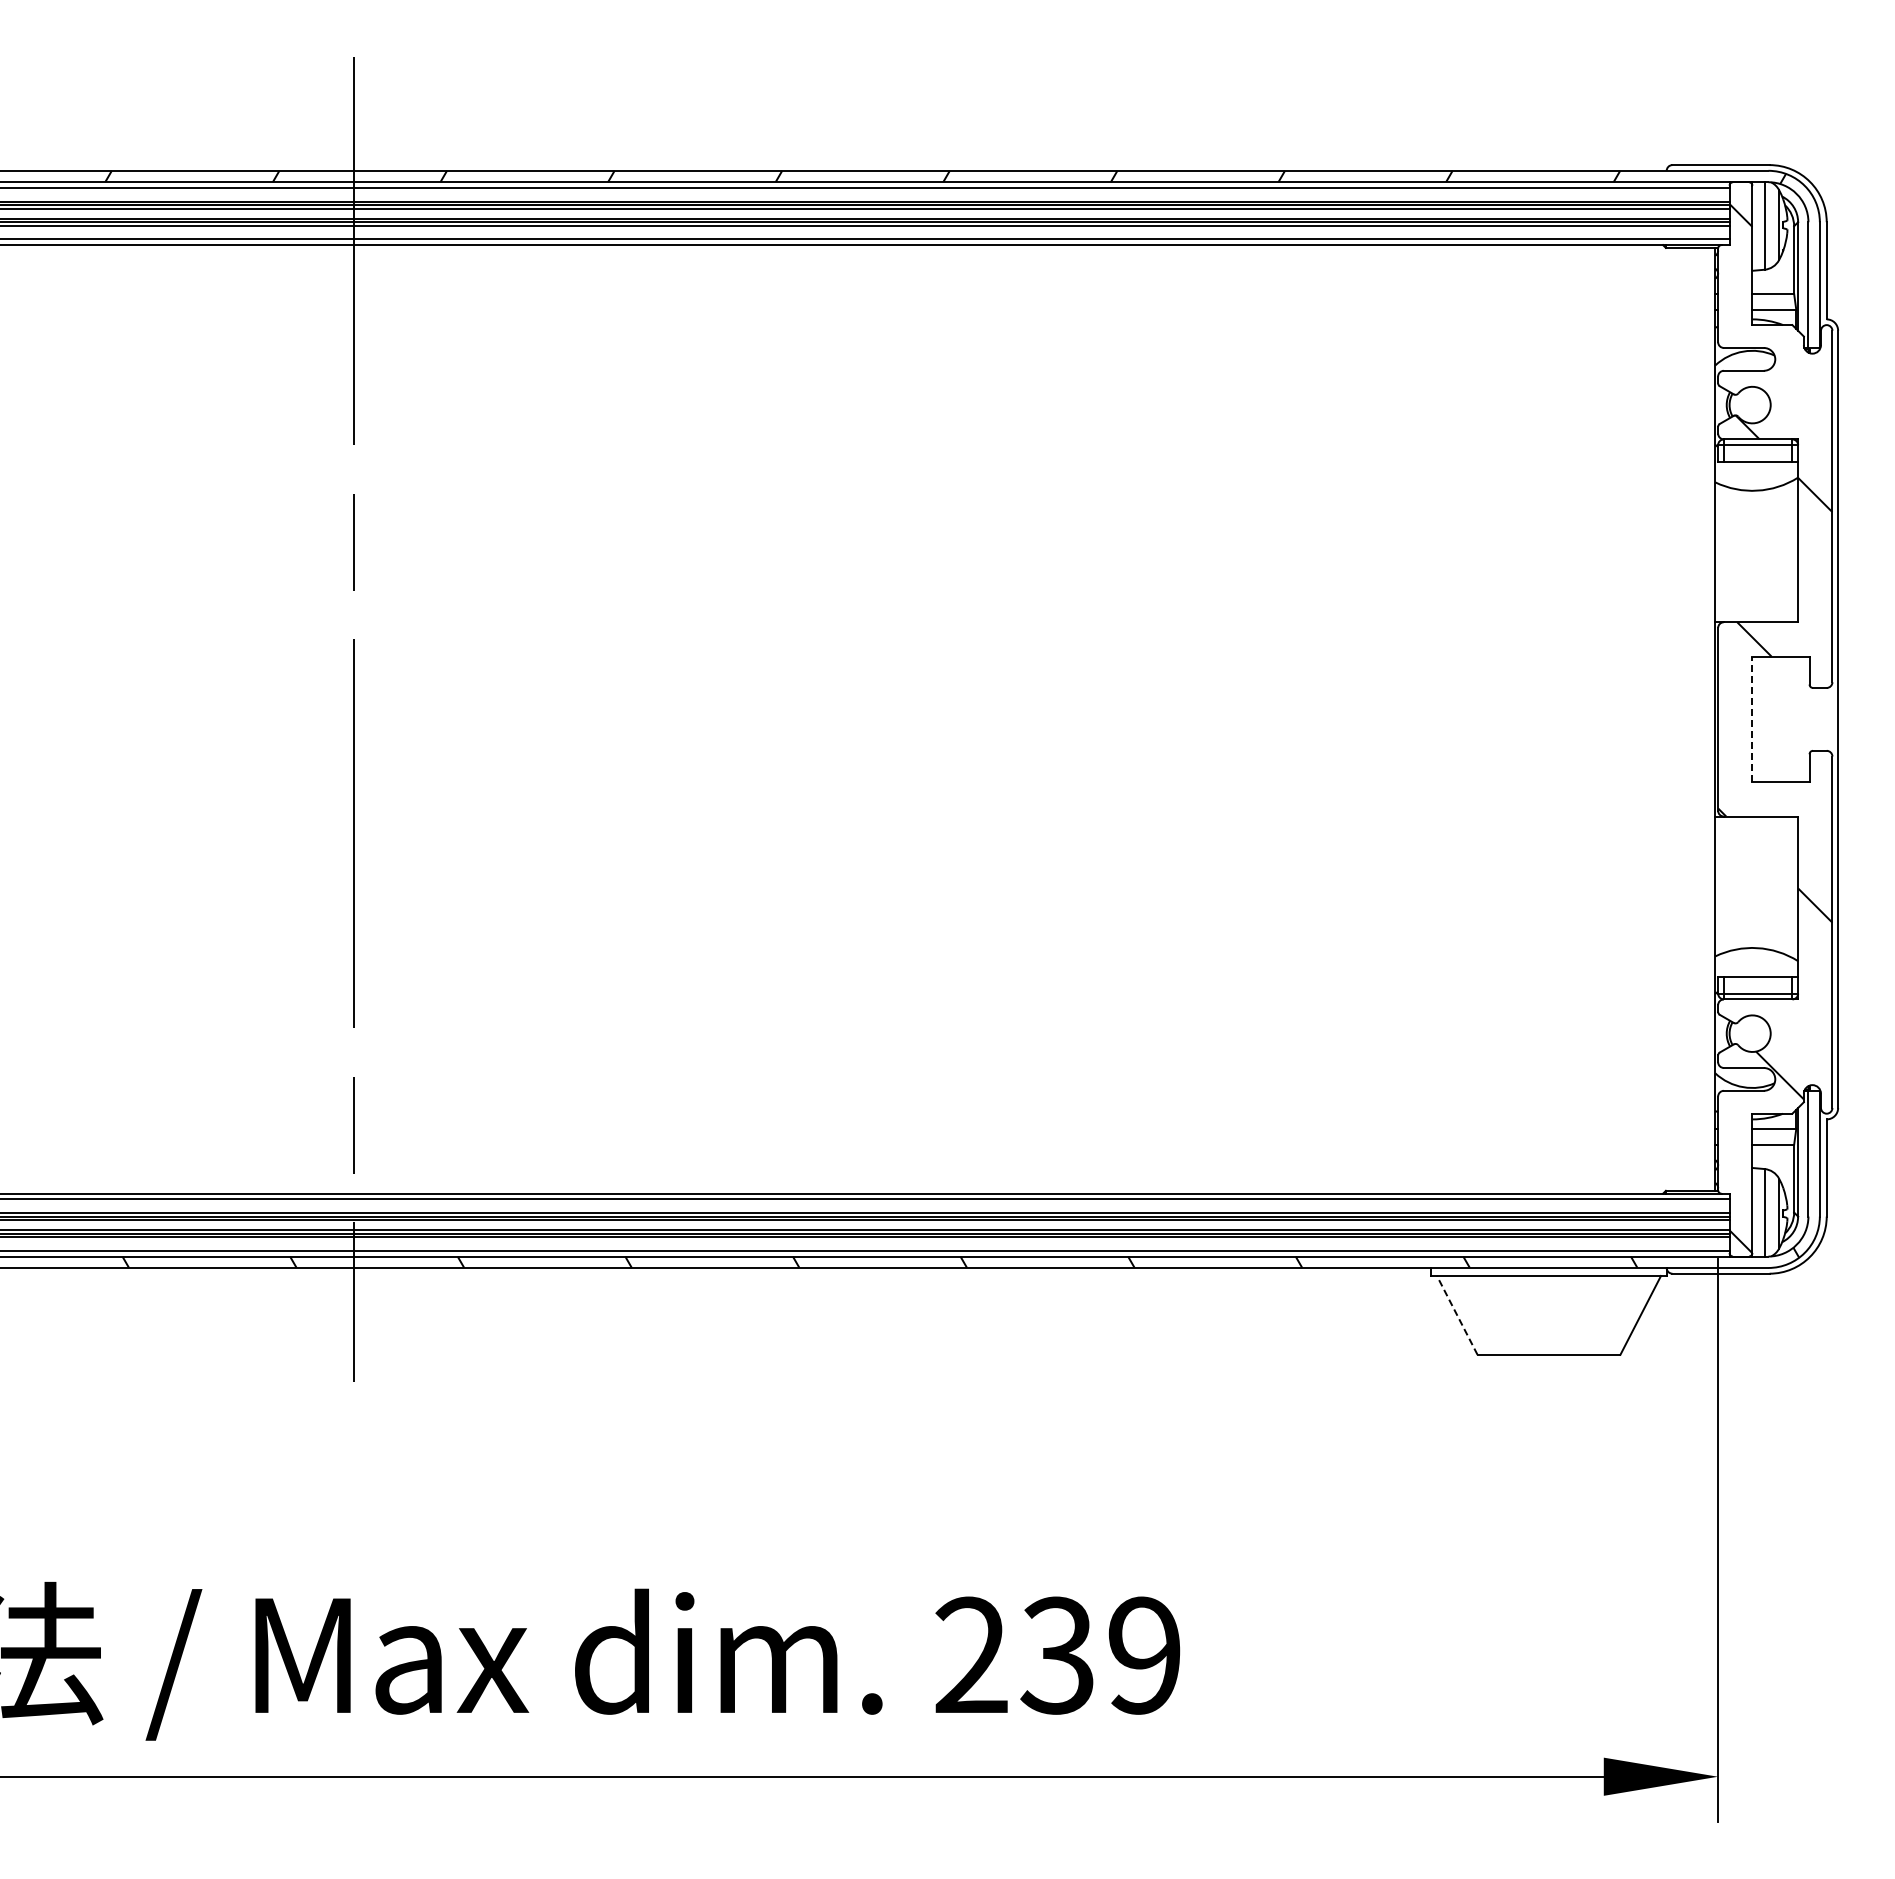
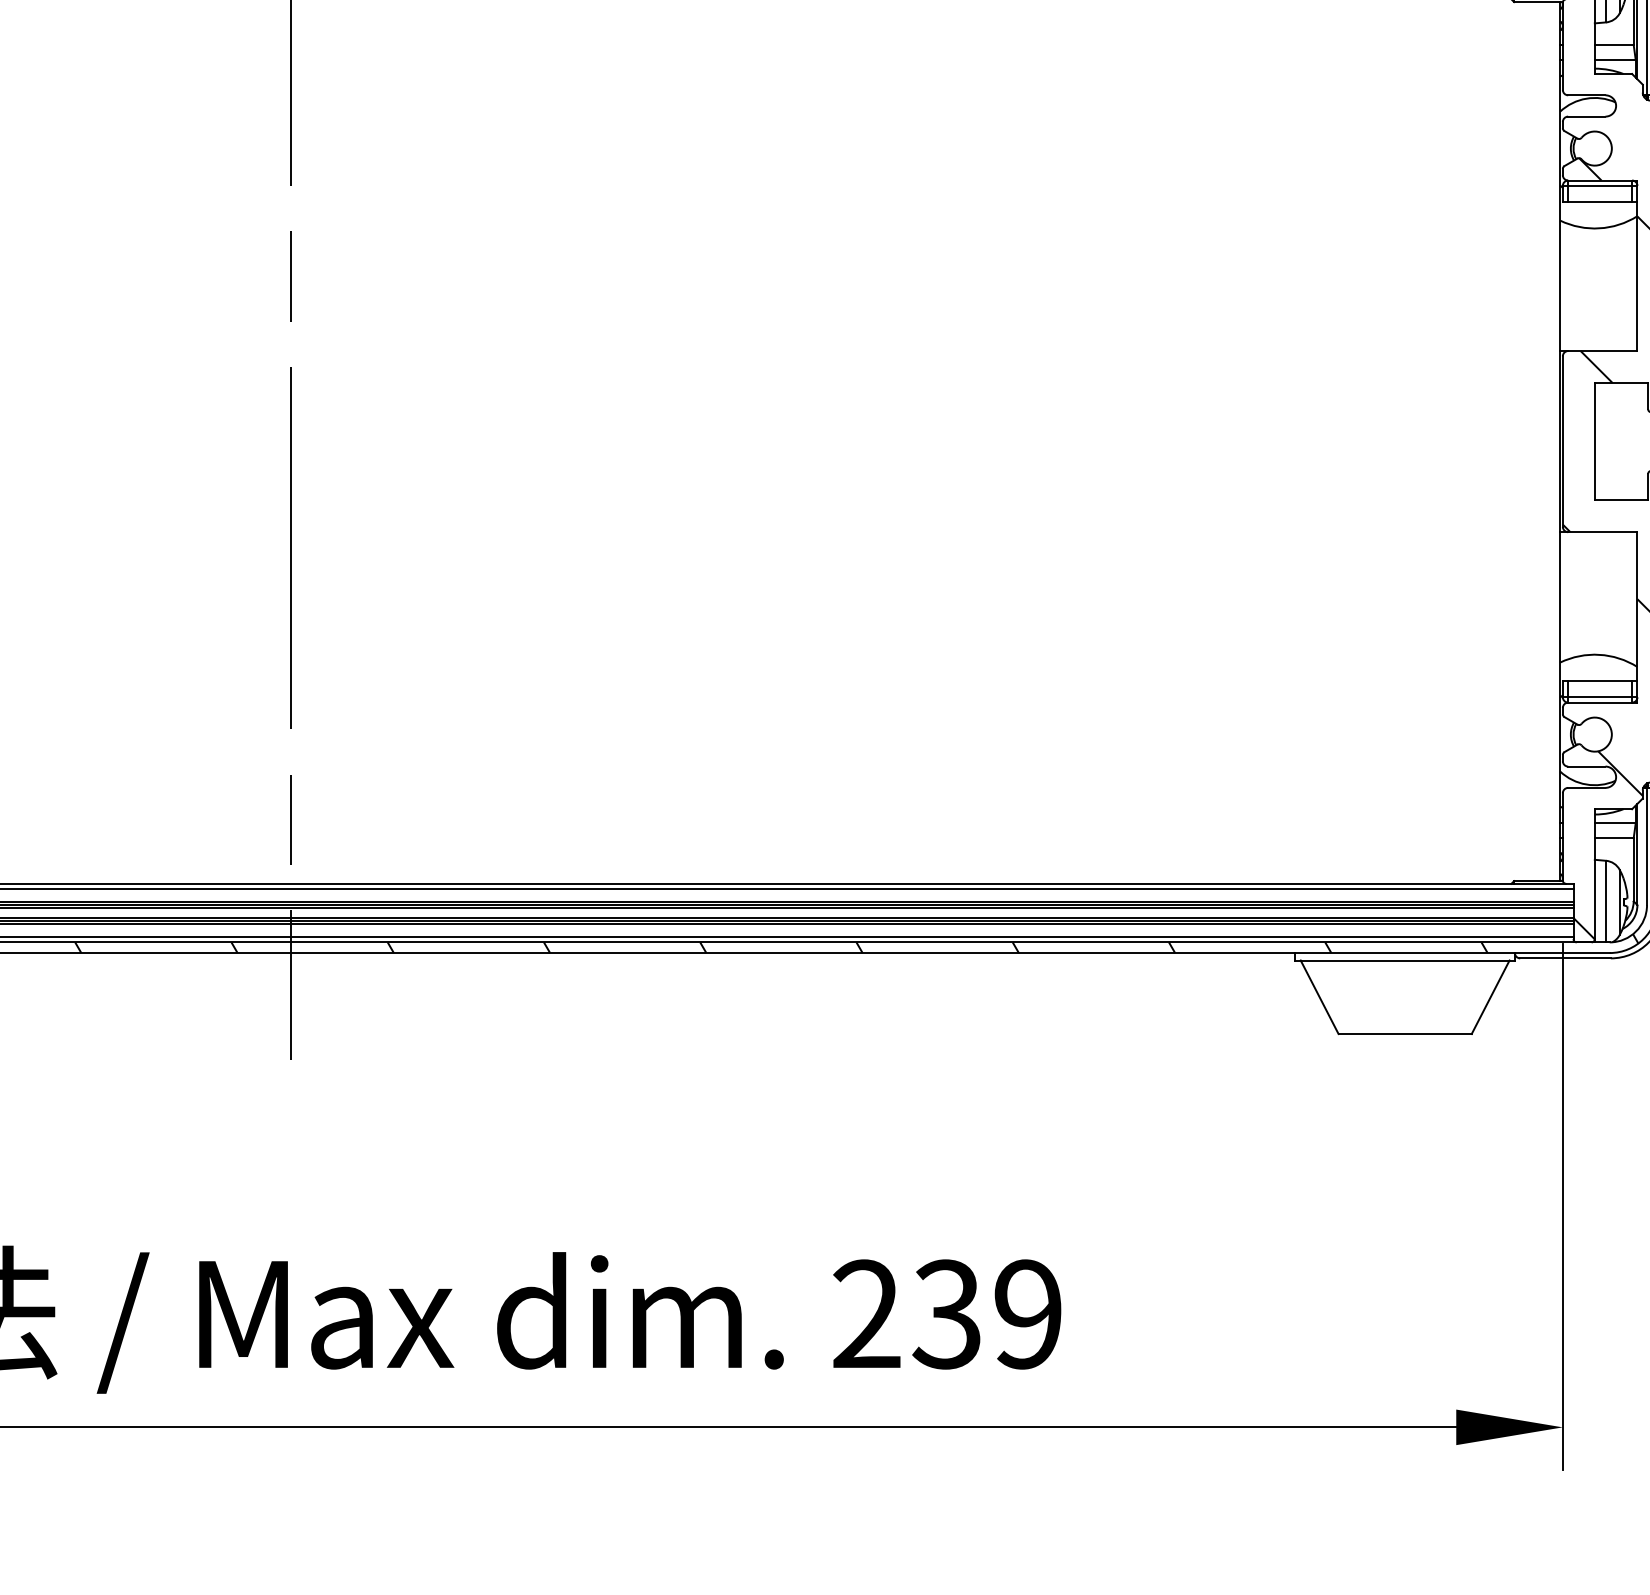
line: (1752, 719) -> (1594, 441), dashed -> solid
line: (1457, 1314) -> (1319, 996), dashed -> solid

